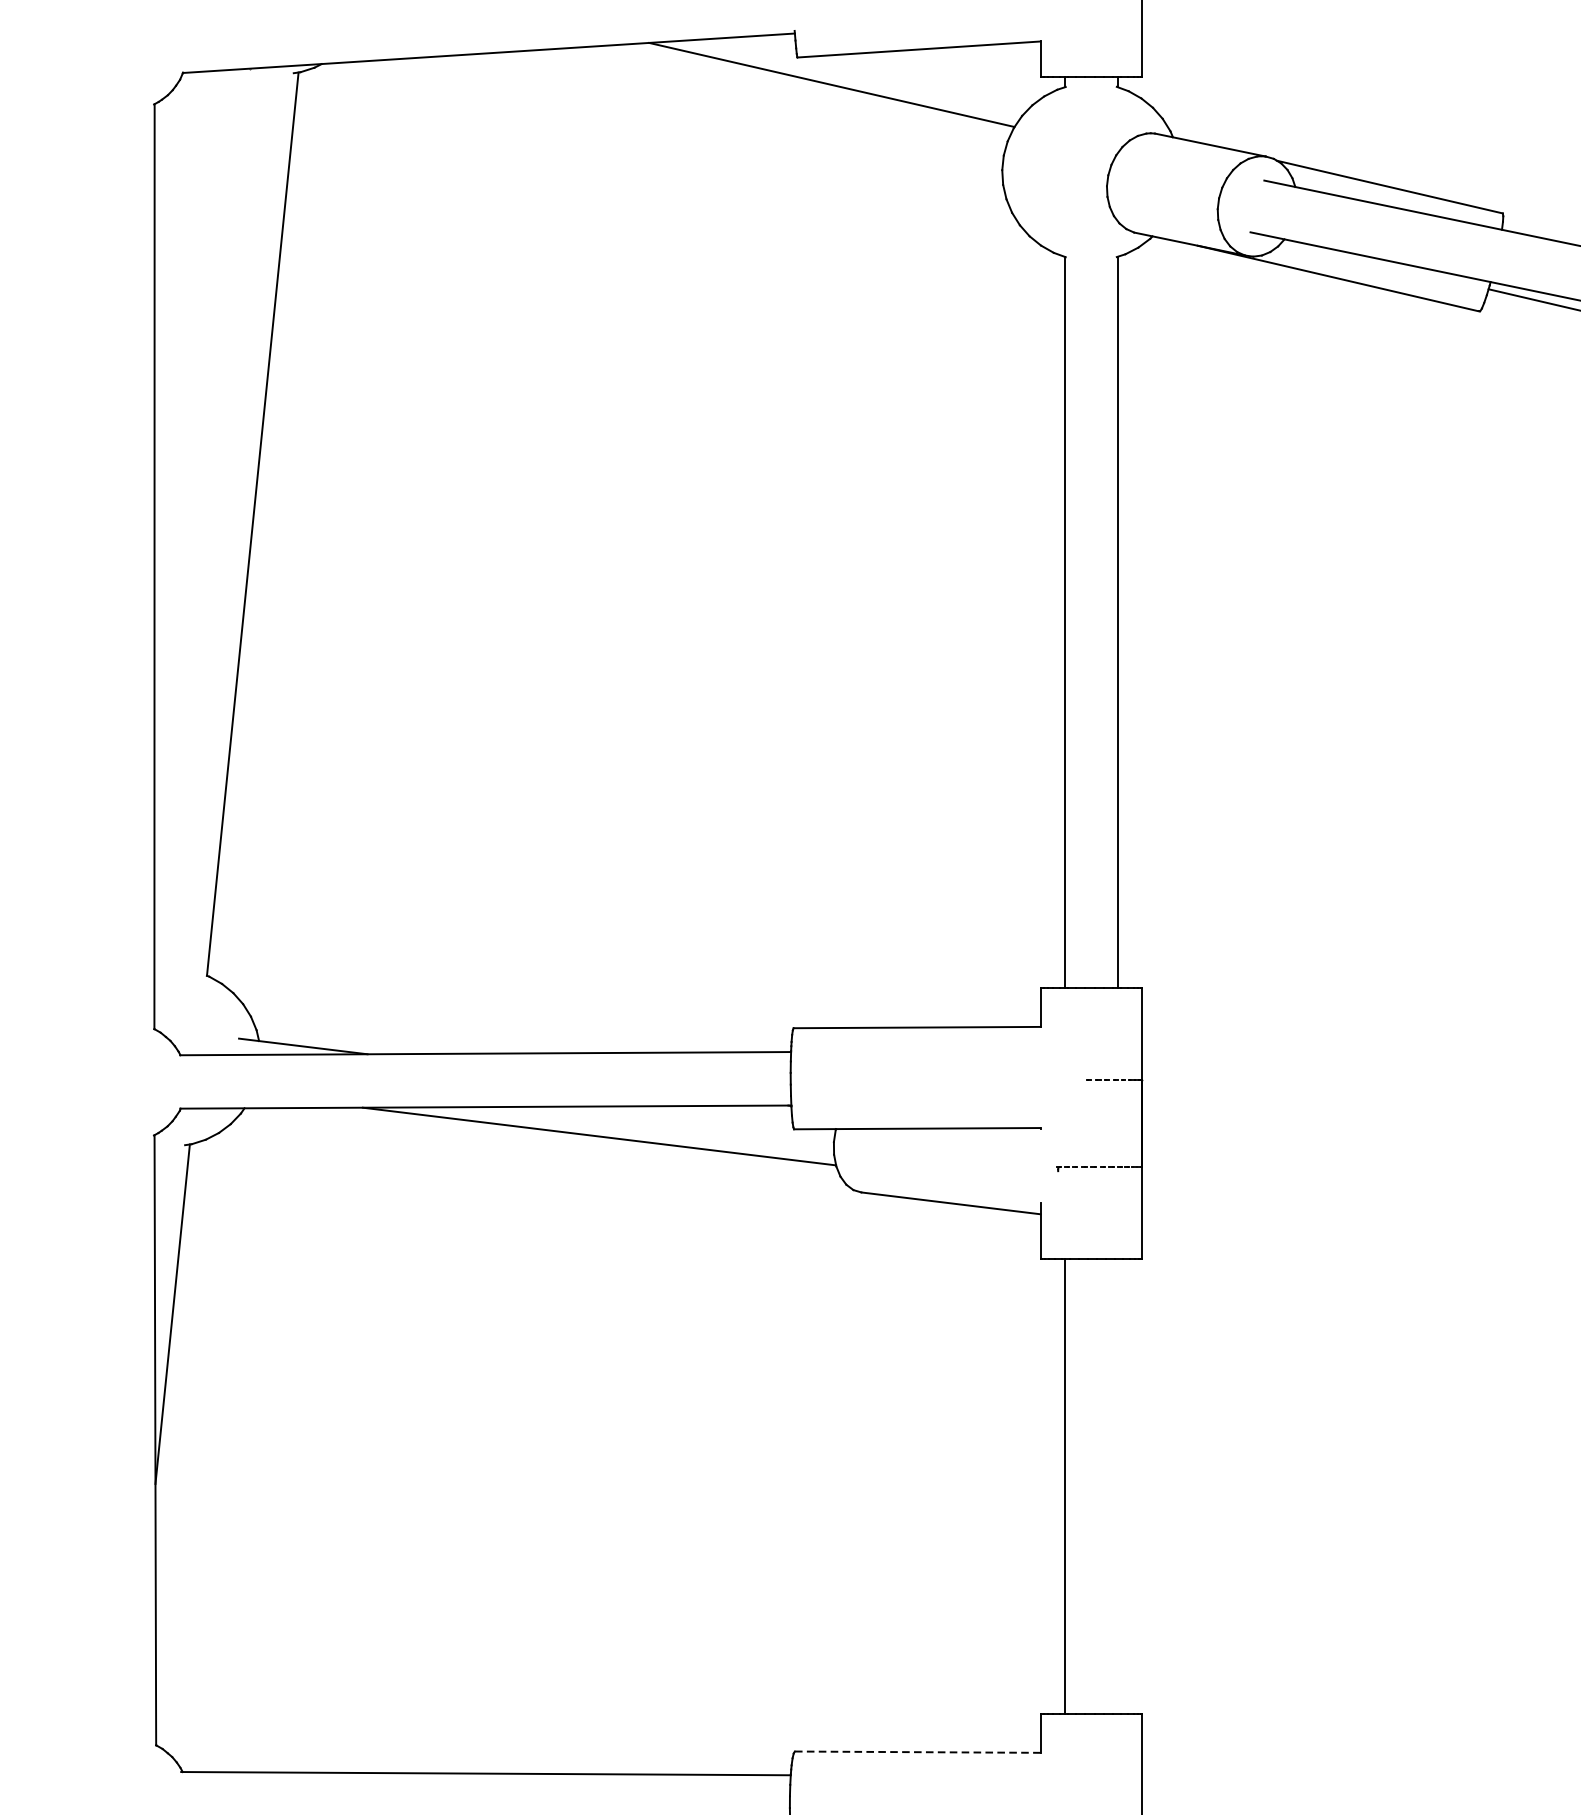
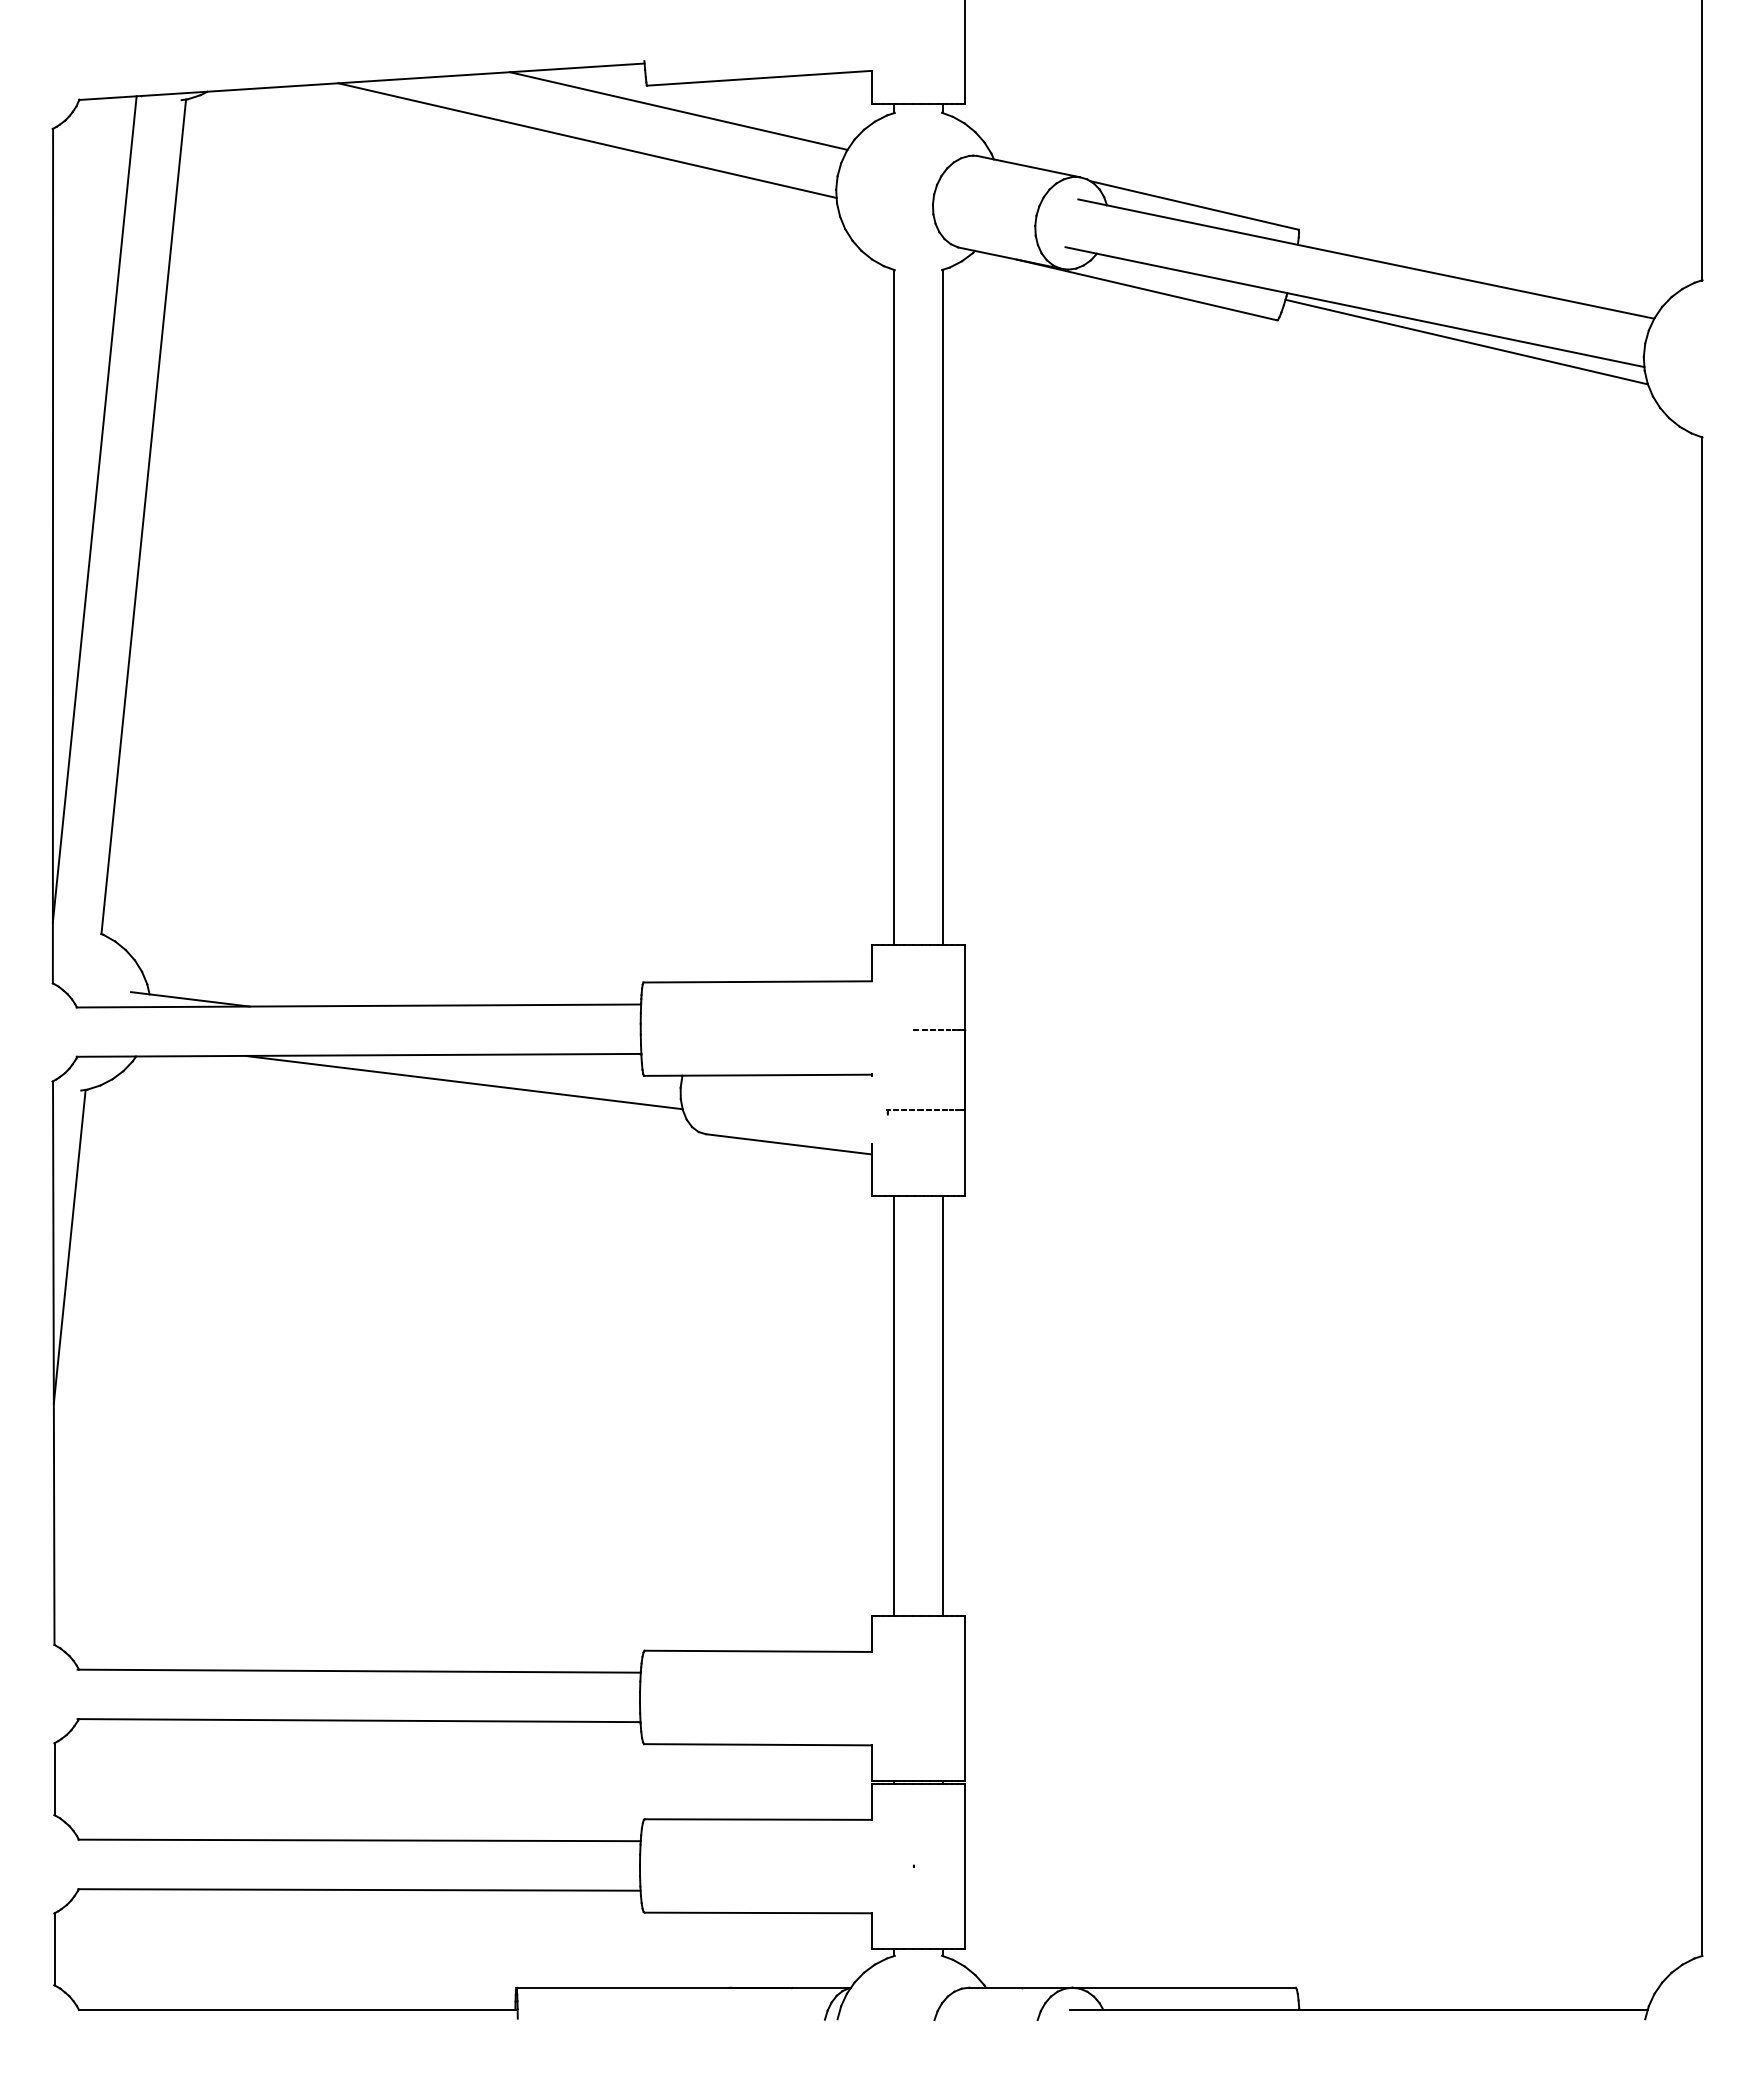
line: (733, 116) -> (587, 140), added
line: (199, 516) -> (94, 509), added
line: (1117, 1486) -> (942, 1405), added
line: (918, 1752) -> (758, 1651), dashed -> solid

